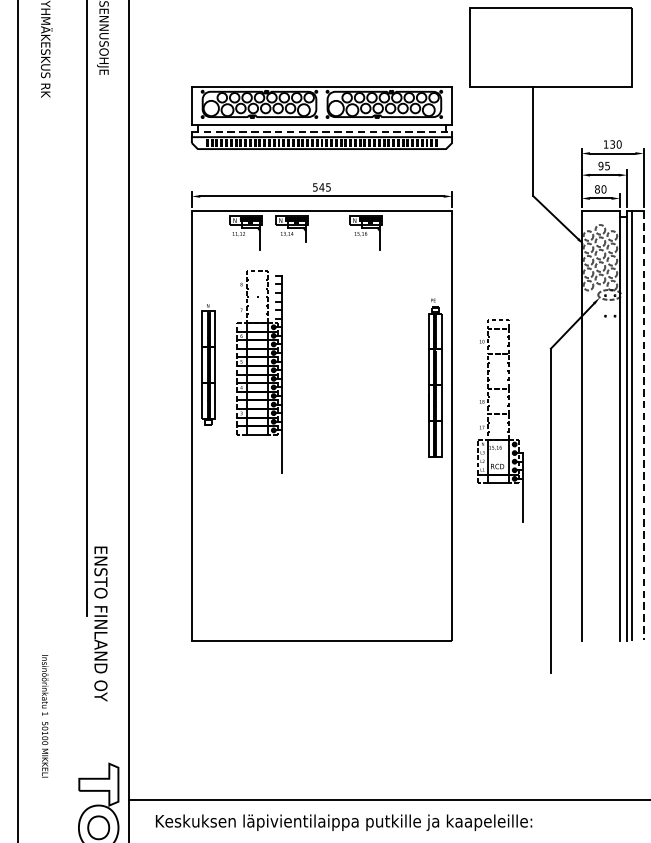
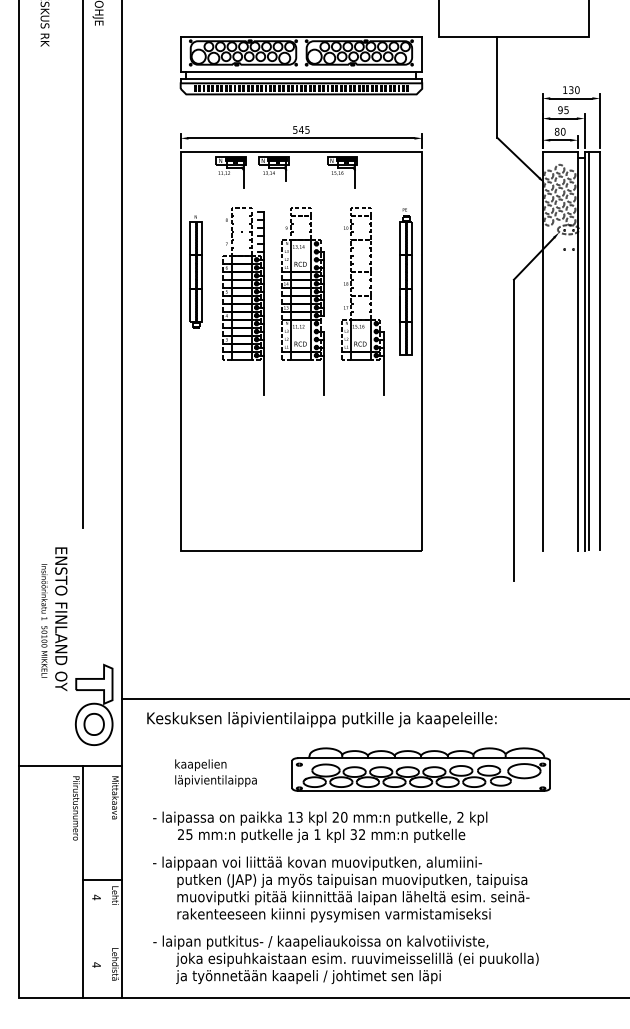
line: (322, 131) -> (301, 78), dashed -> solid
part: (207, 364) -> (195, 271), moved
part: (323, 372) -> (302, 301), added
part: (434, 377) -> (405, 281), moved
part: (499, 420) -> (362, 301), moved
line: (644, 426) -> (600, 351), dashed -> solid
text: (101, 624) -> (61, 619), moved

